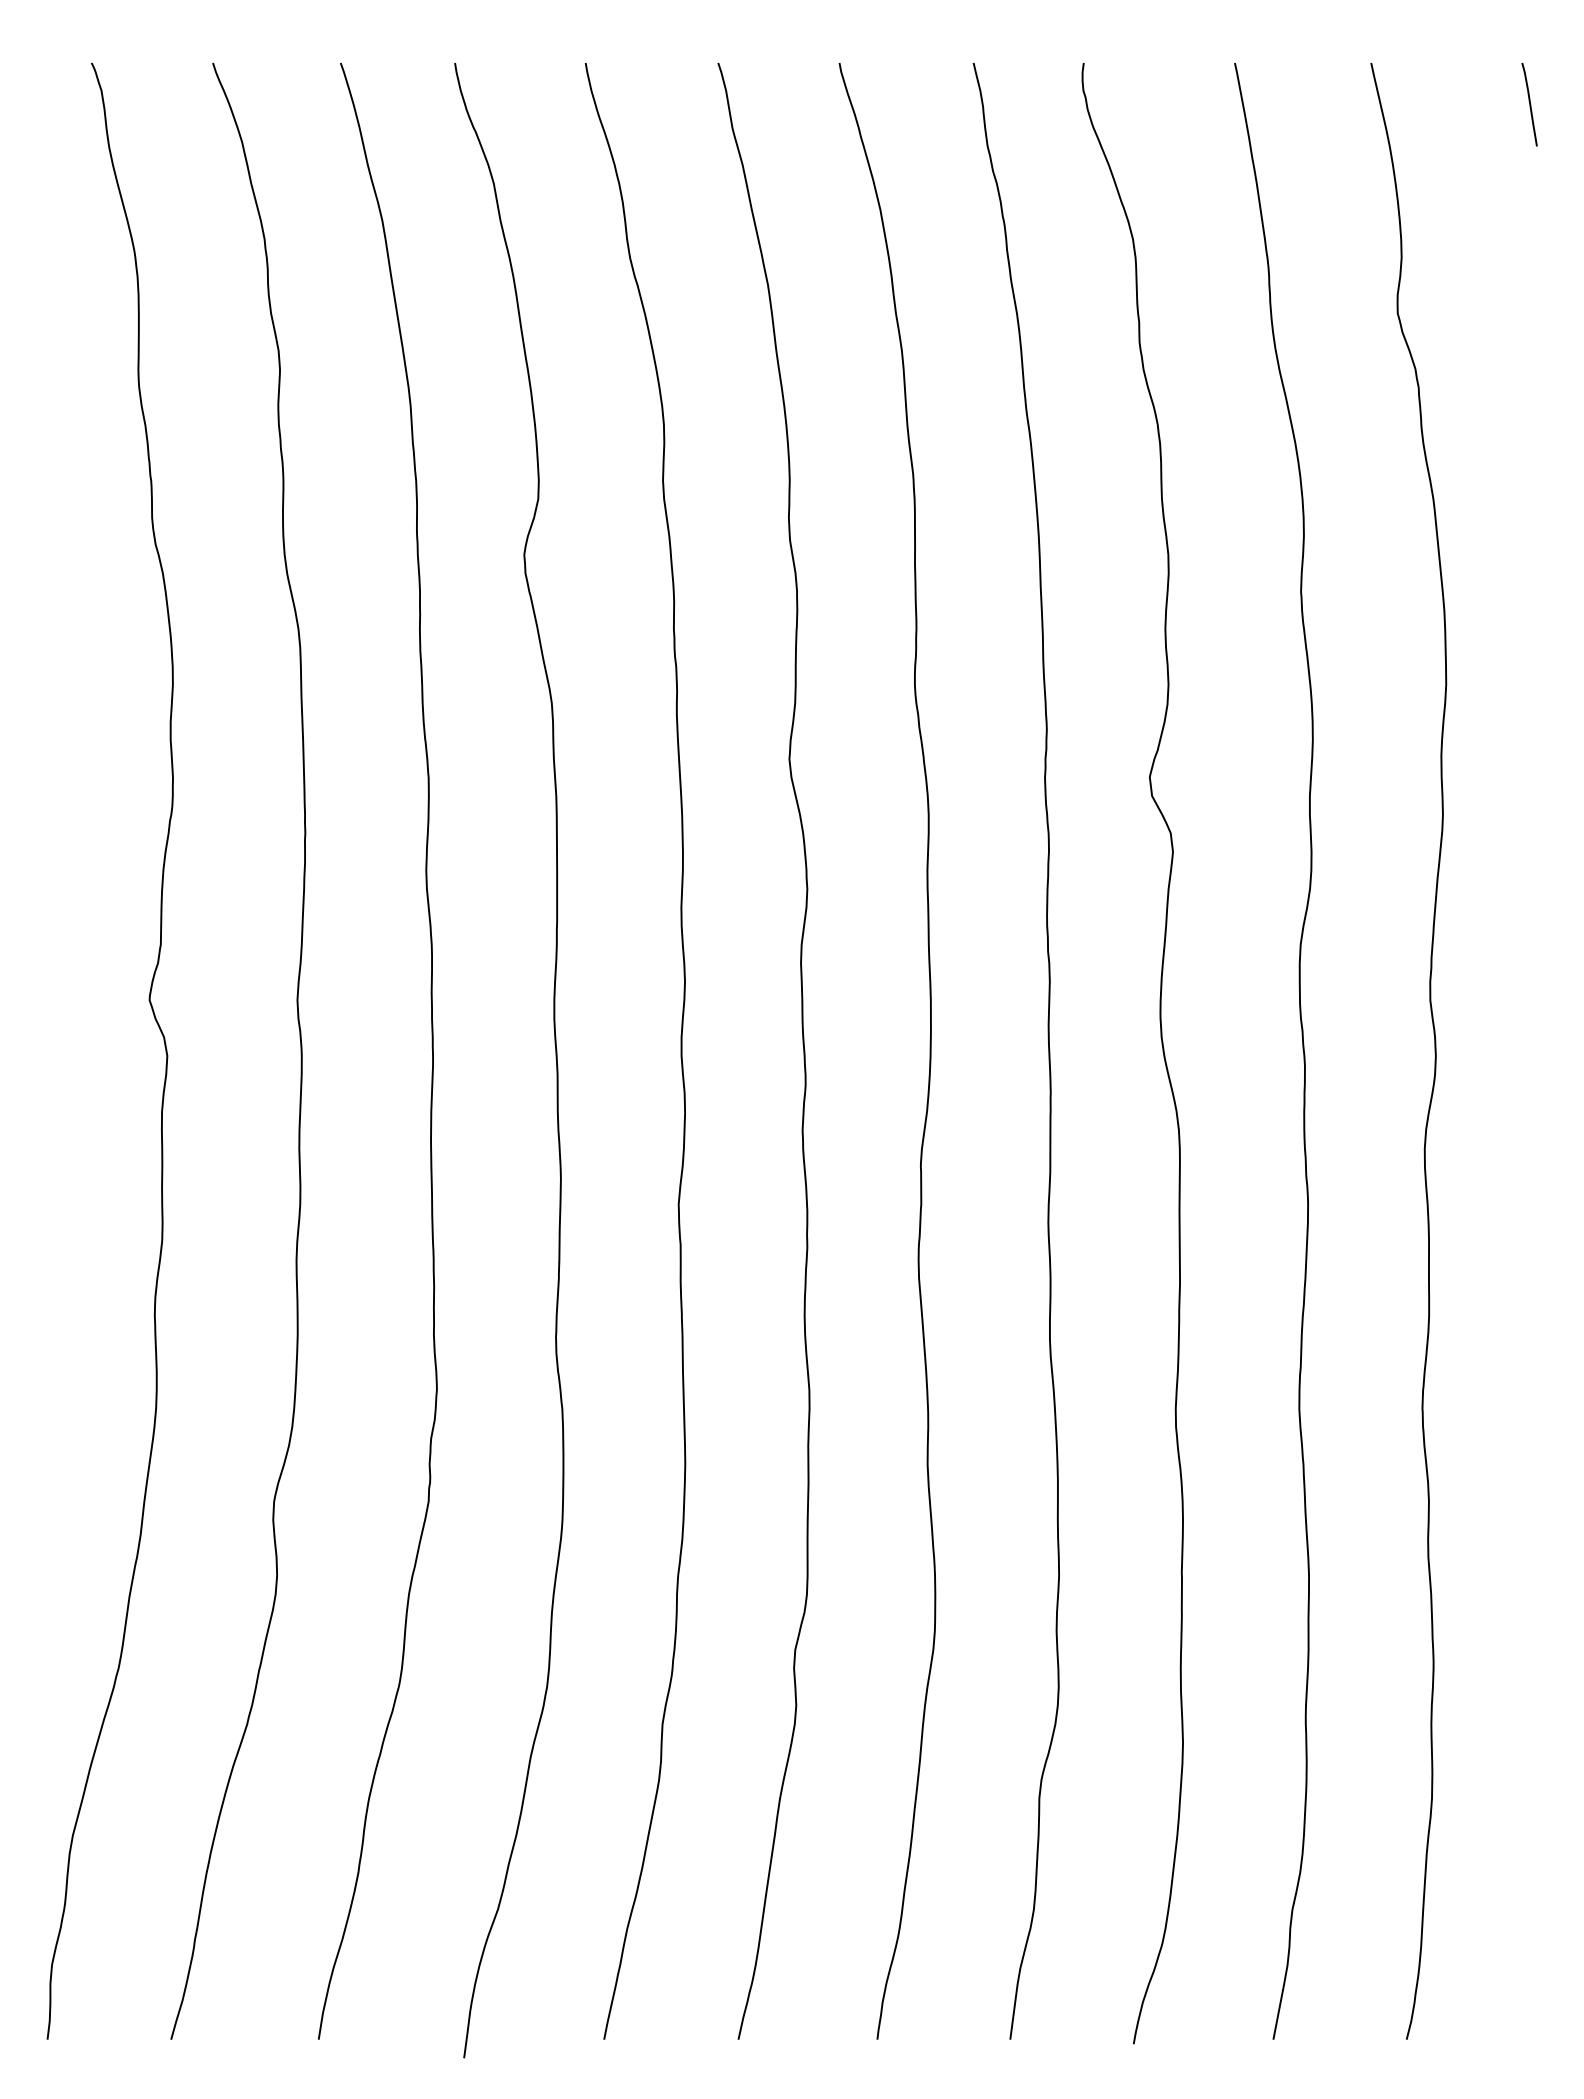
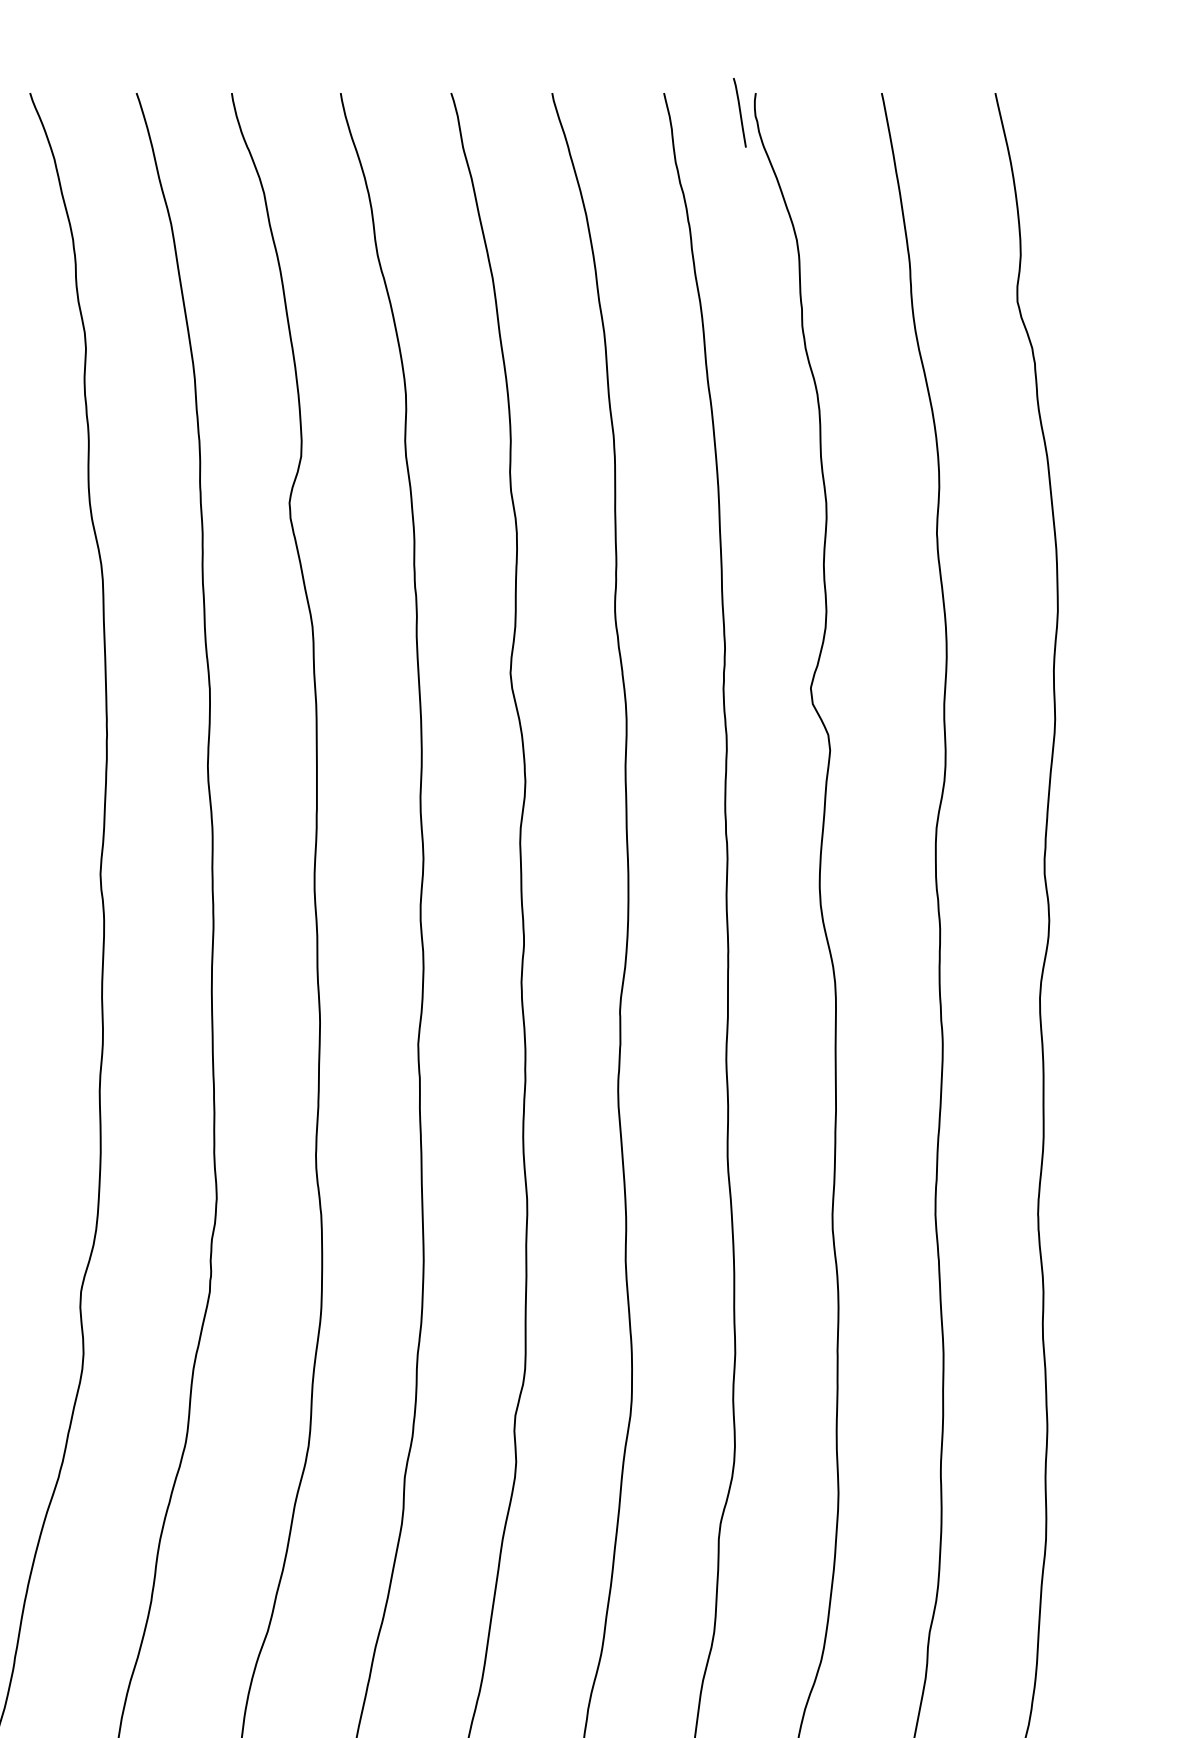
line: (1529, 104) -> (739, 112), moved

